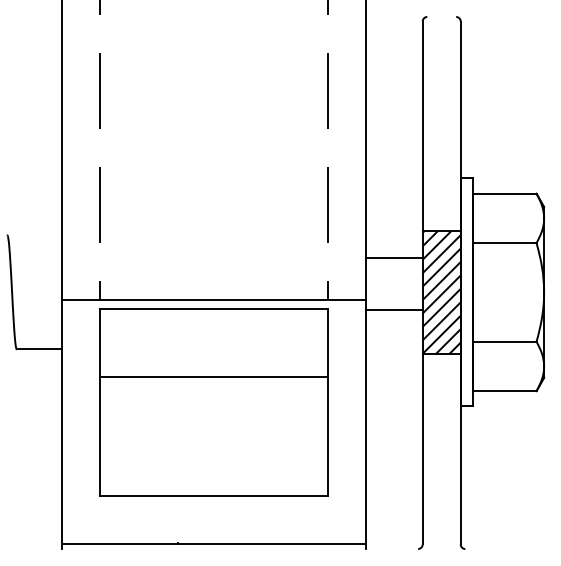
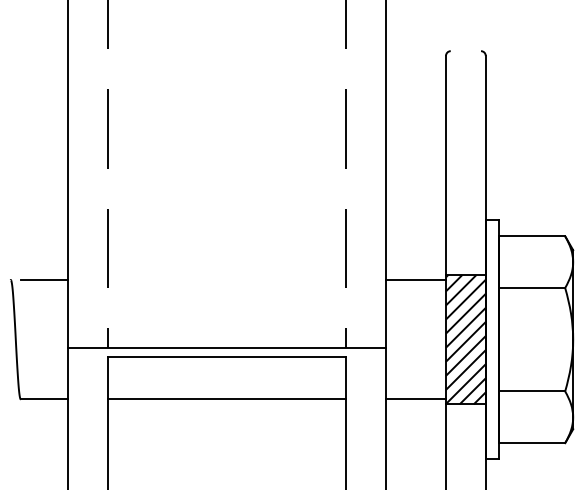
line: (38, 235) -> (43, 280), added
line: (393, 258) -> (415, 280), moved
line: (393, 310) -> (415, 399), moved
line: (213, 377) -> (226, 399), moved

